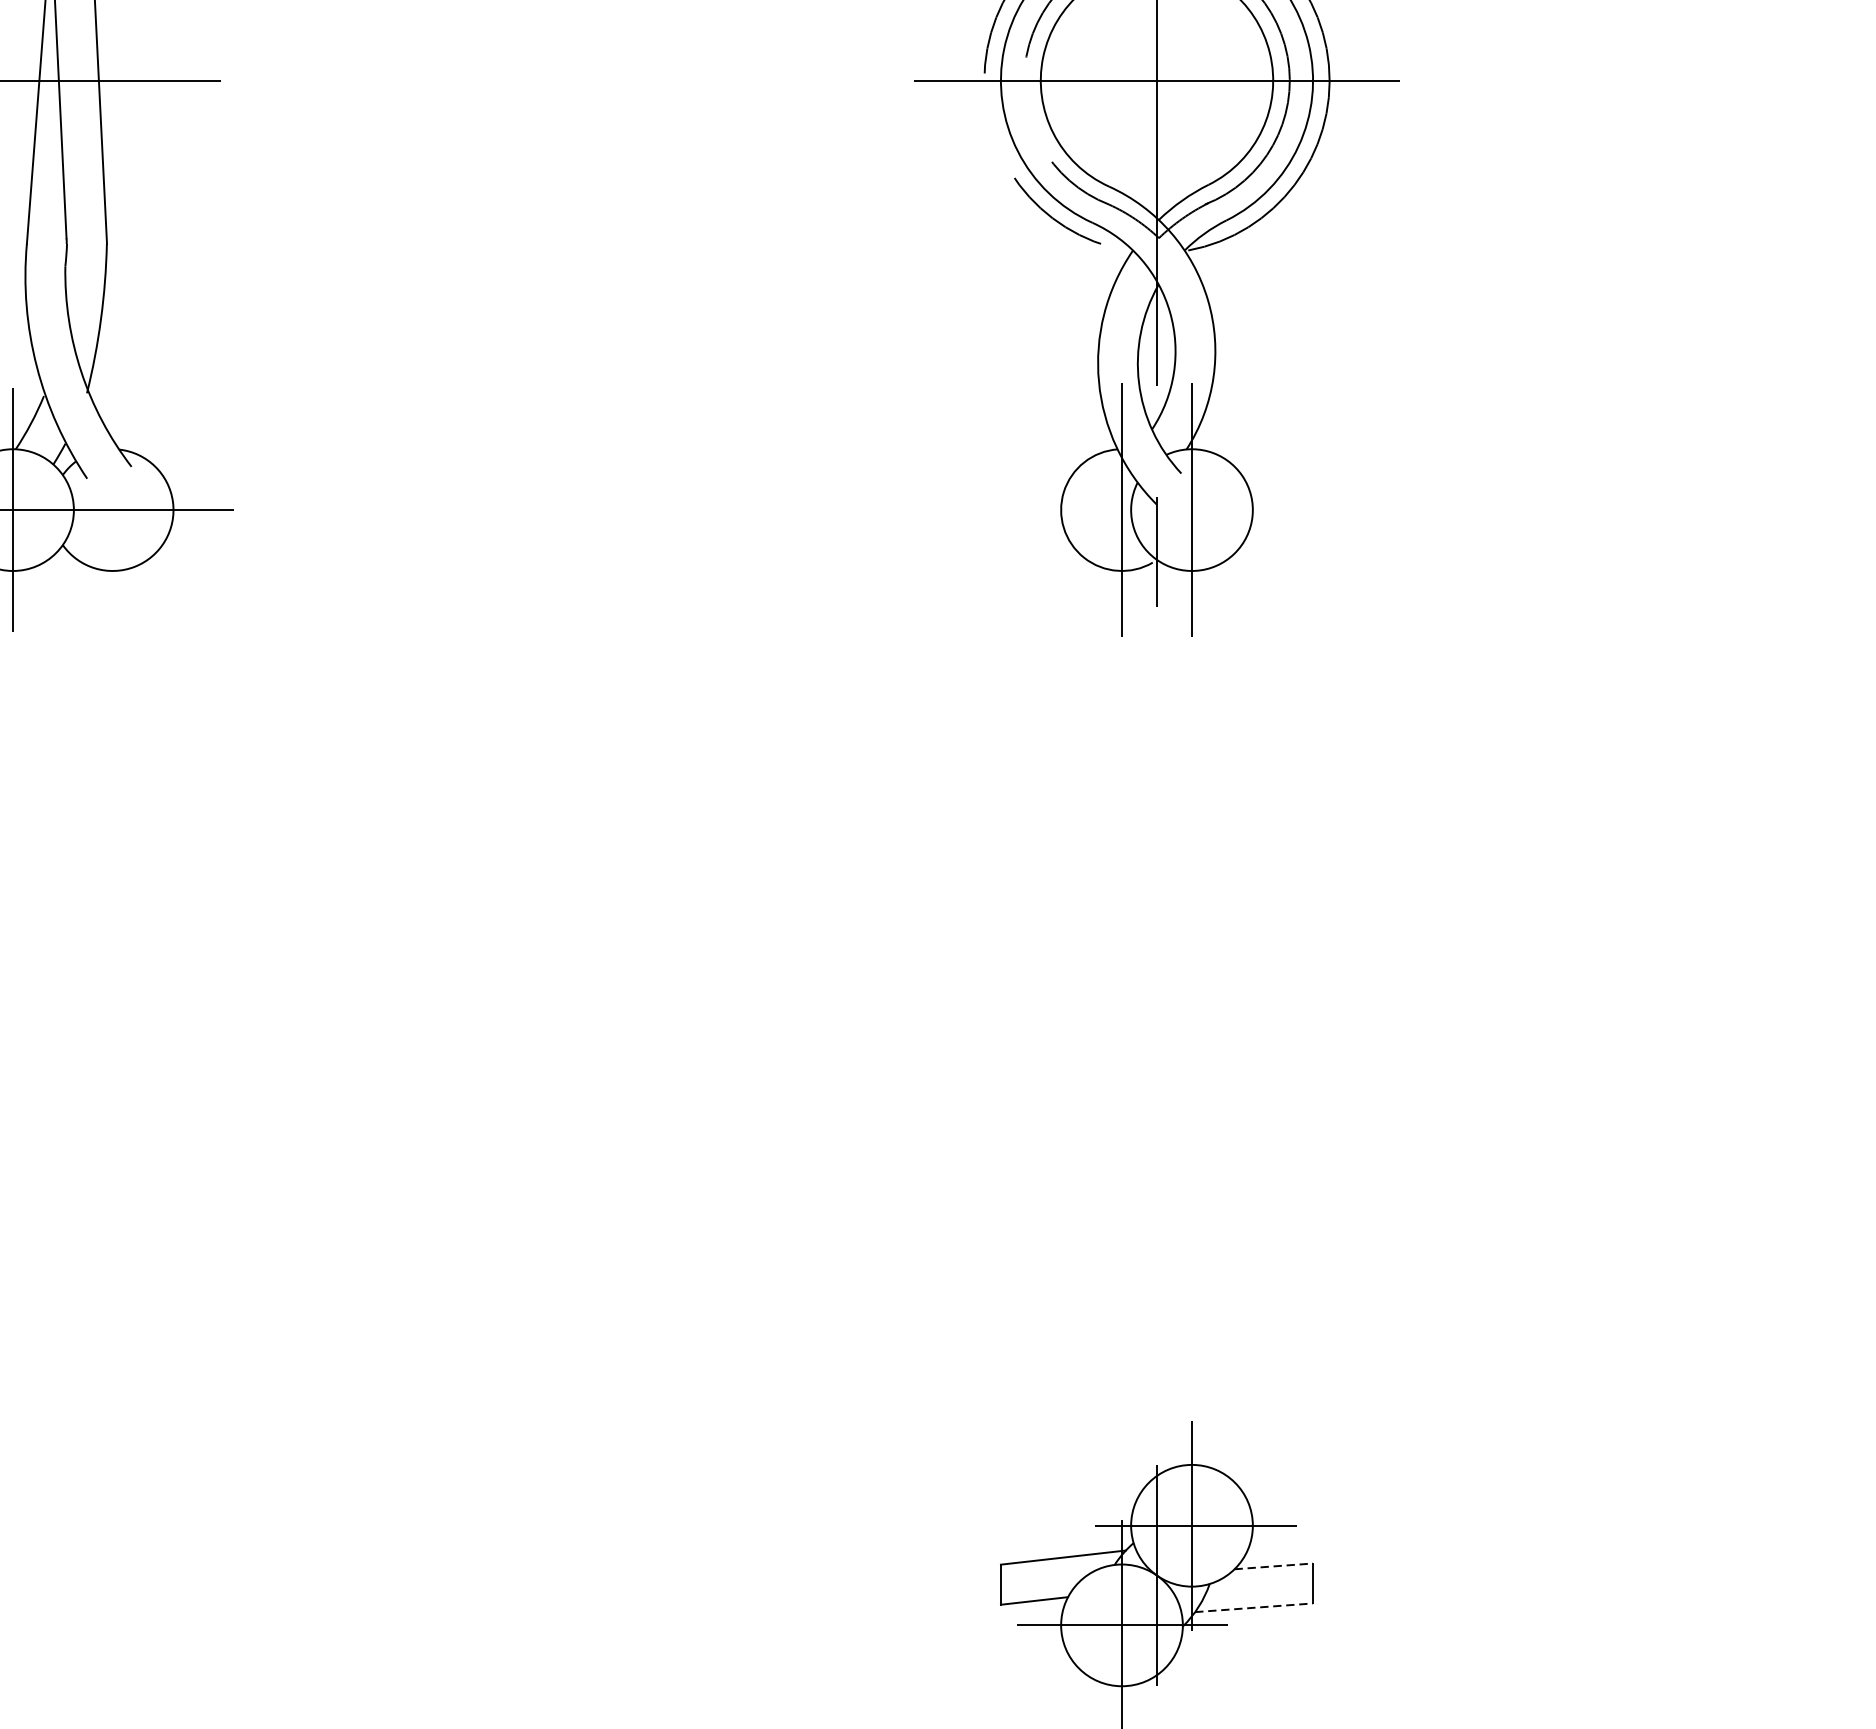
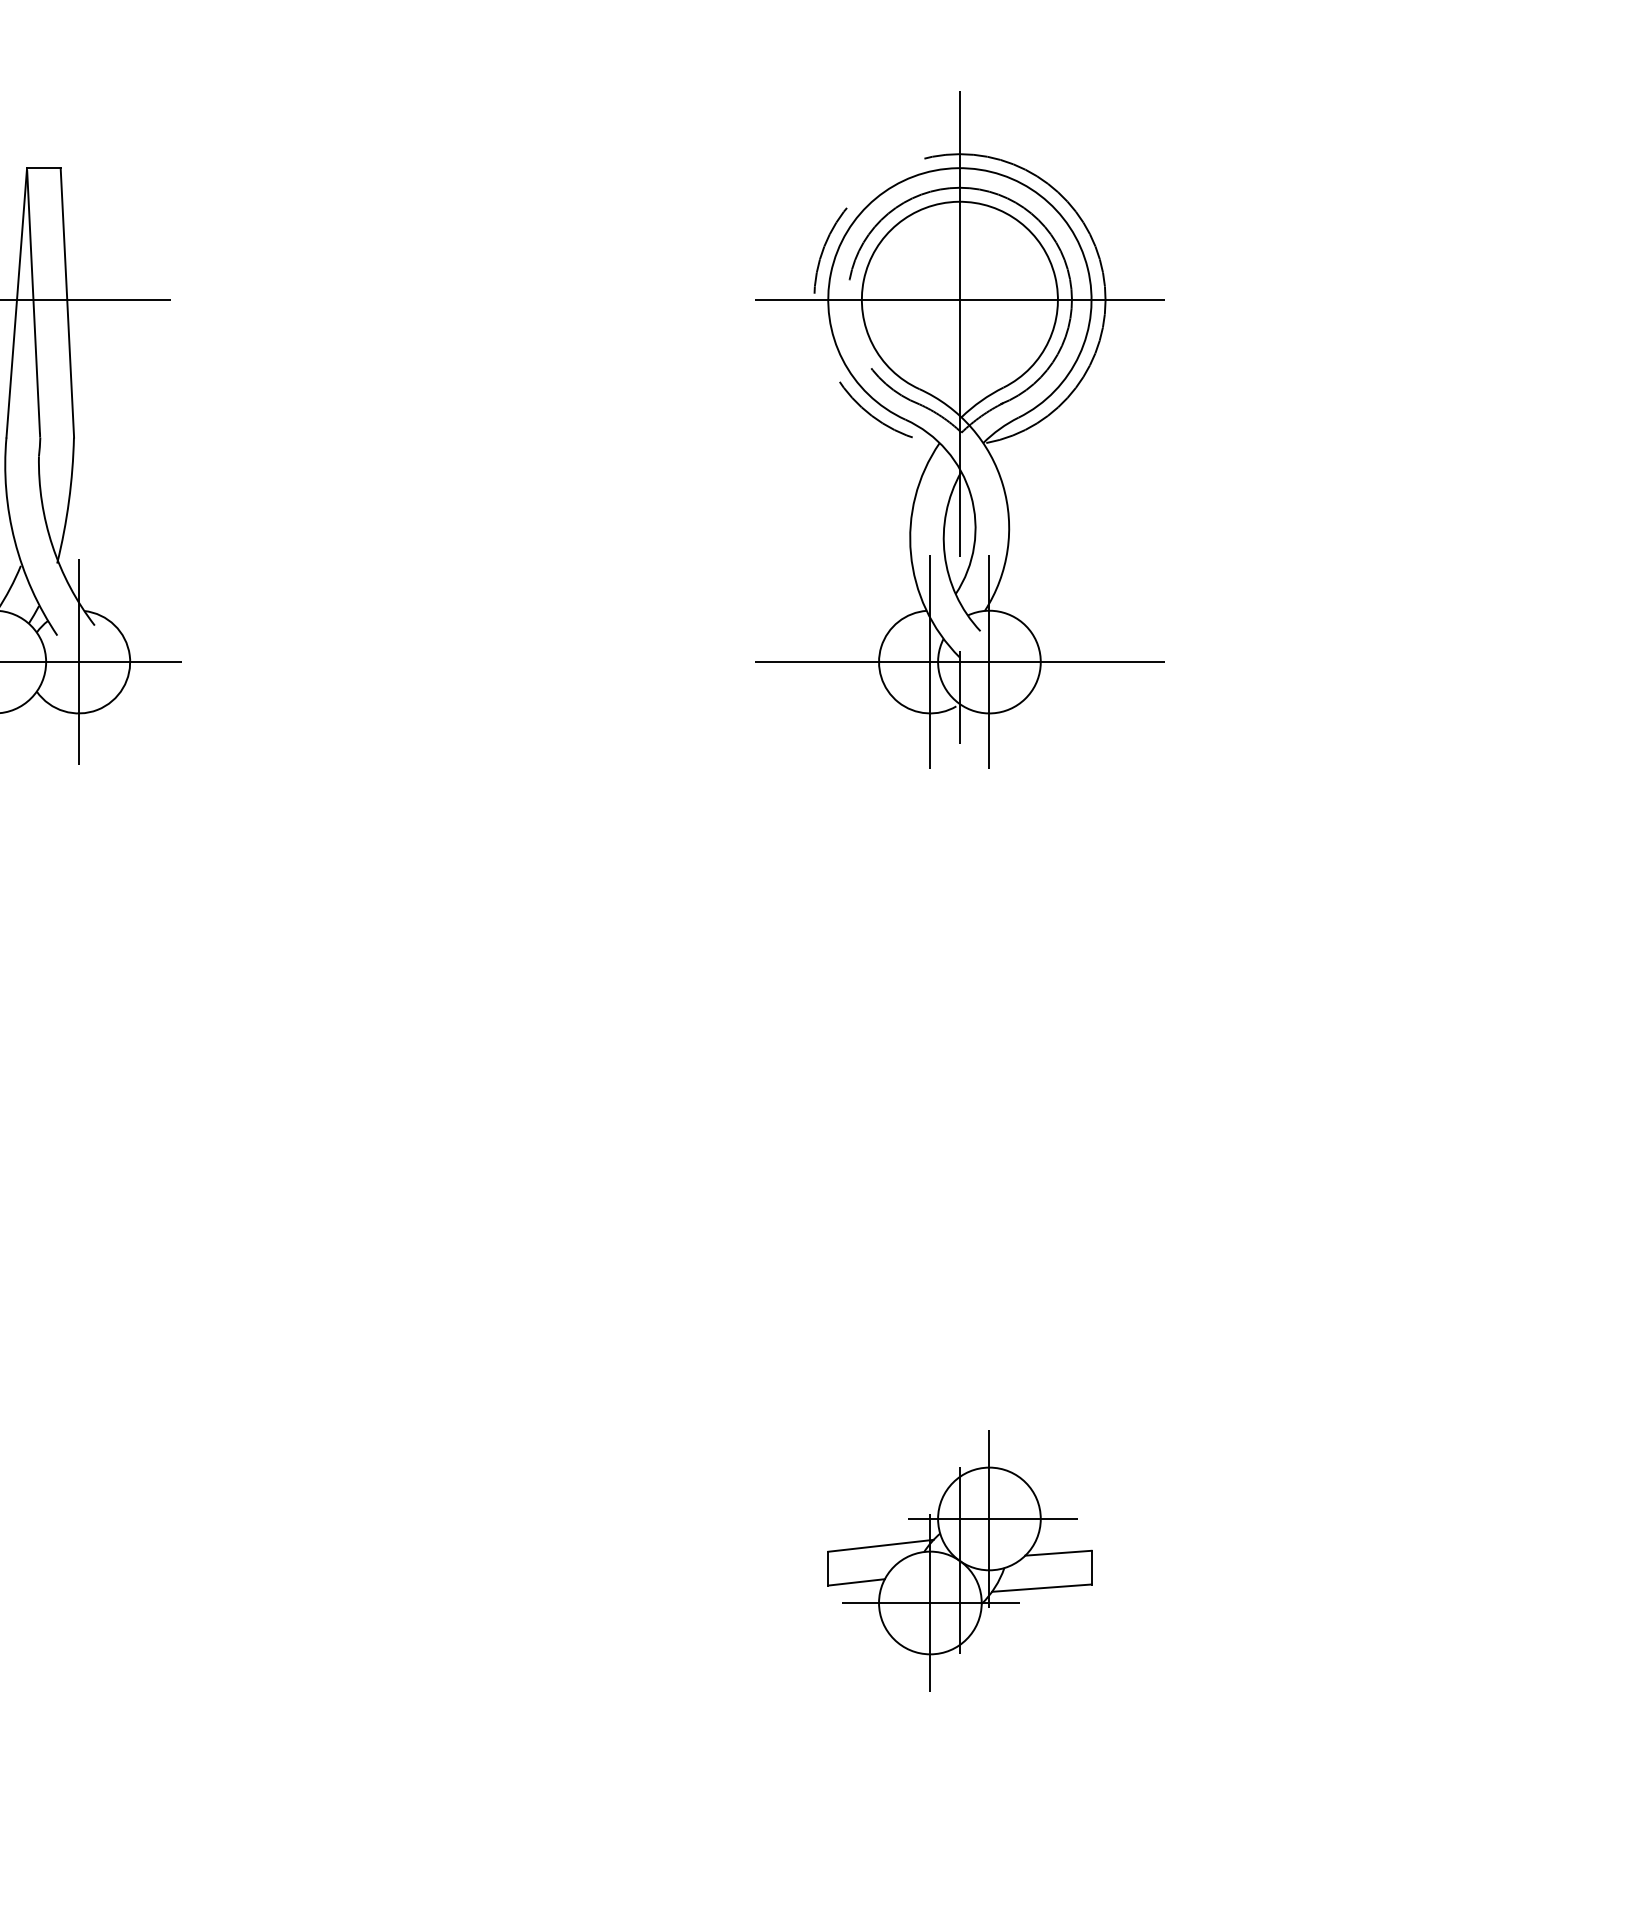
line: (112, 509) -> (78, 661), added
line: (1156, 510) -> (959, 662), added
line: (1273, 1566) -> (1058, 1553), dashed -> solid
line: (1253, 1608) -> (1041, 1588), dashed -> solid

